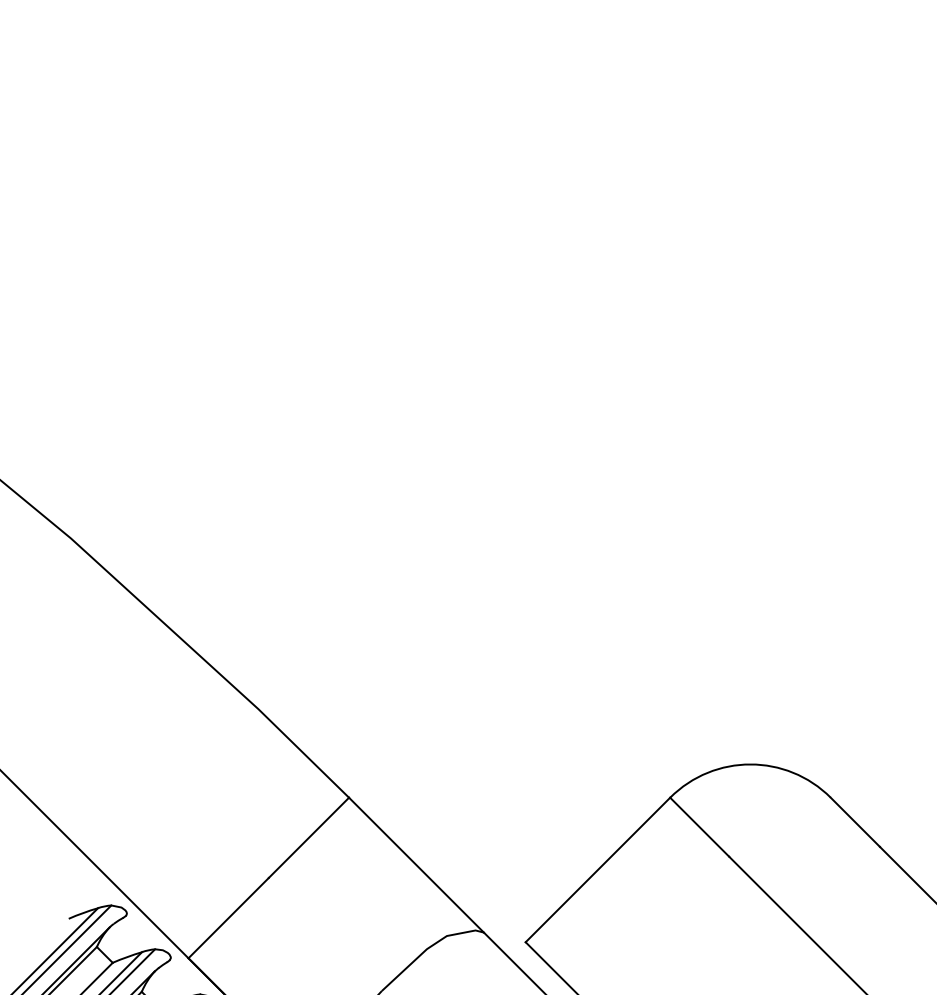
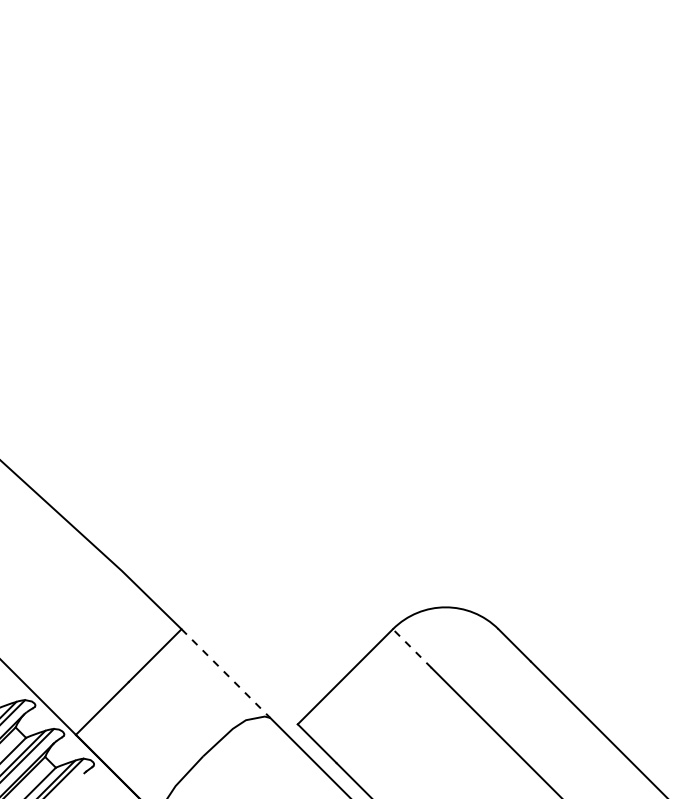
line: (698, 827) -> (411, 648), solid -> dashed
line: (415, 865) -> (225, 673), solid -> dashed

